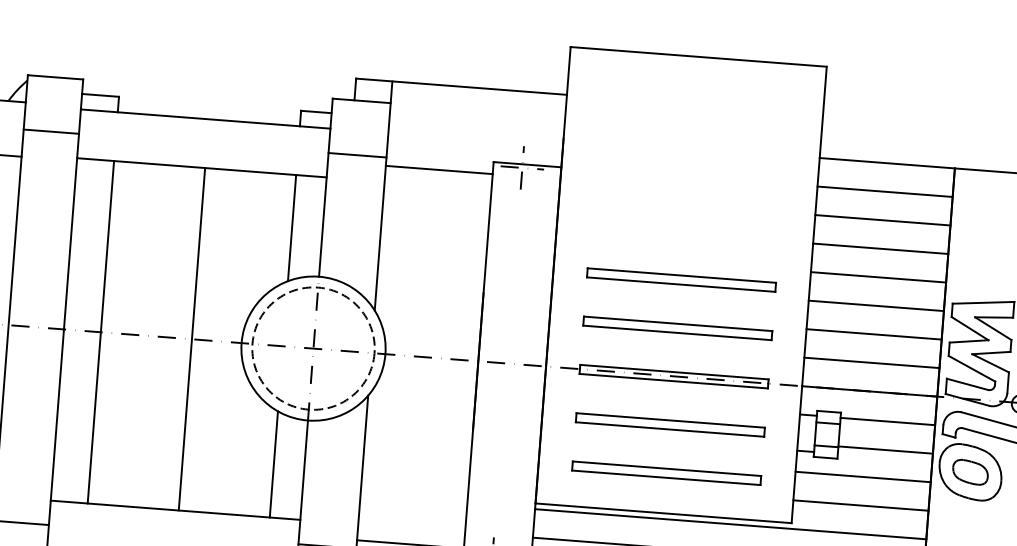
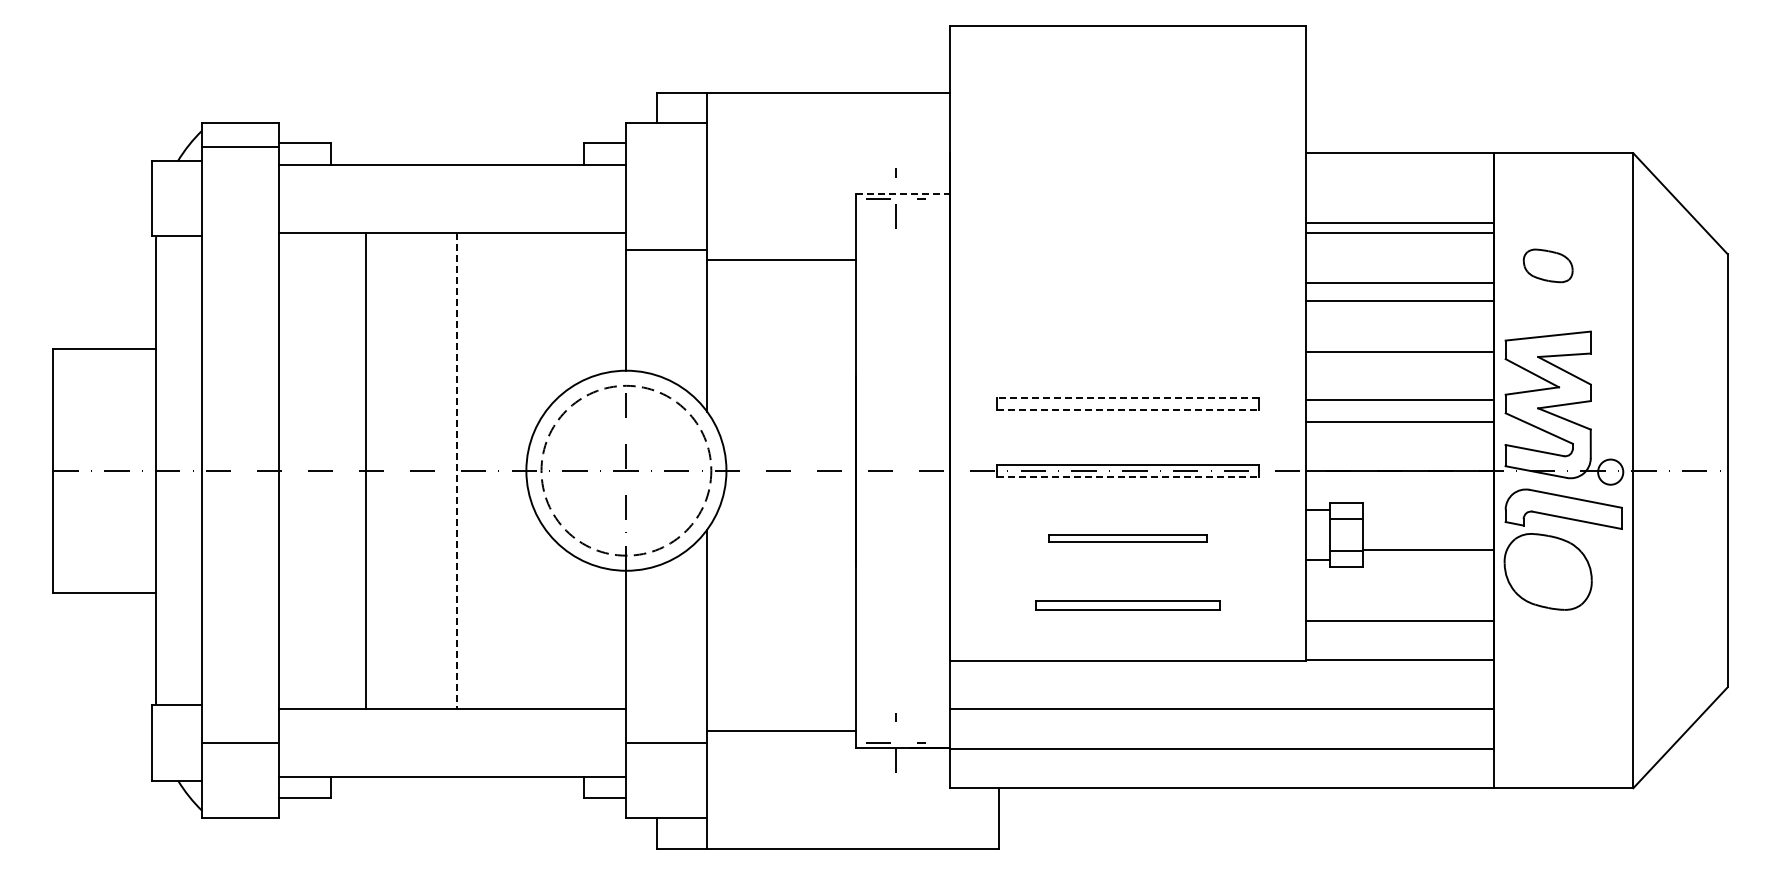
line: (51, 131) -> (240, 146), moved
line: (357, 155) -> (666, 249), moved
line: (528, 164) -> (903, 193), solid -> dashed
line: (439, 170) -> (781, 260), moved
line: (885, 191) -> (1400, 222), moved
line: (291, 228) -> (583, 306), removed
line: (880, 248) -> (1400, 301), moved
line: (878, 277) -> (1400, 283), moved
part: (681, 279) -> (1127, 336), removed
line: (677, 323) -> (1127, 397), solid -> dashed
line: (100, 332) -> (365, 470), moved
line: (677, 333) -> (1128, 410), solid -> dashed
line: (874, 334) -> (1400, 422), moved
line: (192, 339) -> (457, 471), solid -> dashed
line: (872, 363) -> (1400, 400), moved
line: (674, 381) -> (1128, 477), solid -> dashed
line: (887, 421) -> (1428, 510), removed
part: (669, 425) -> (1127, 538), size x0.6
line: (273, 463) -> (583, 634), removed
part: (969, 471) -> (1547, 265), moved
part: (666, 473) -> (1127, 605), size x0.7
line: (863, 476) -> (1400, 620), moved
line: (861, 505) -> (1400, 659), moved
line: (730, 524) -> (1221, 669), removed

